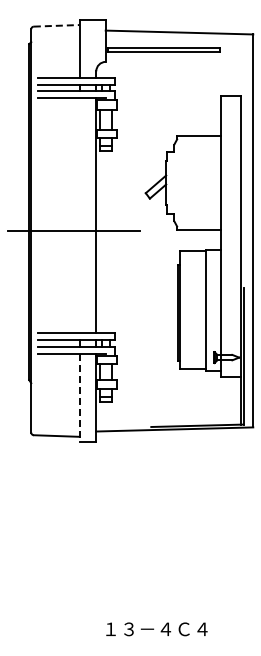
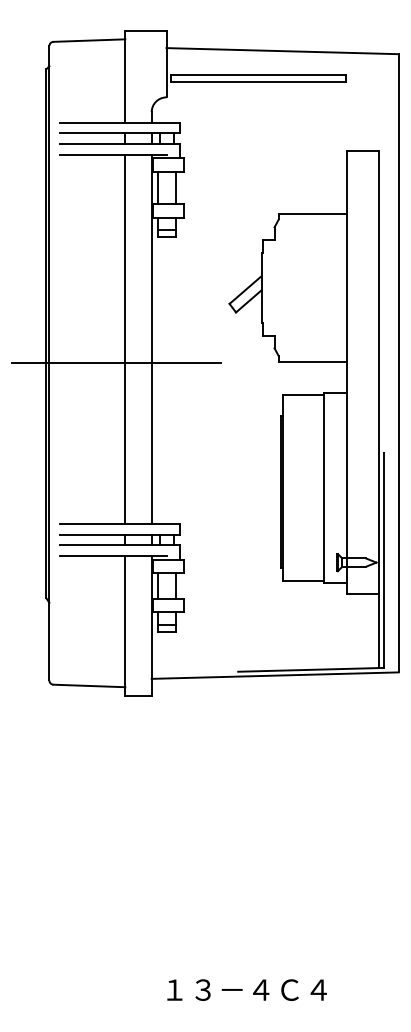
line: (56, 25) -> (89, 40), dashed -> solid
line: (79, 215) -> (125, 339), added
line: (79, 398) -> (125, 626), dashed -> solid

